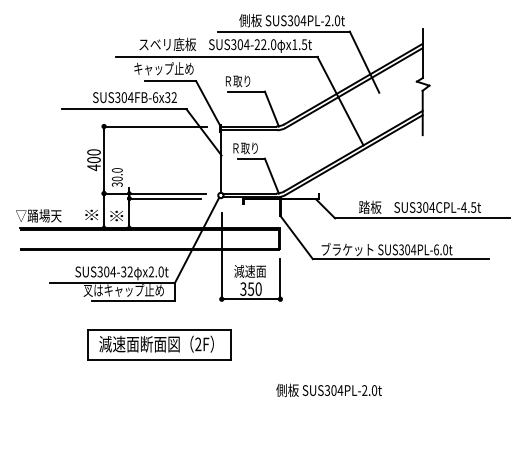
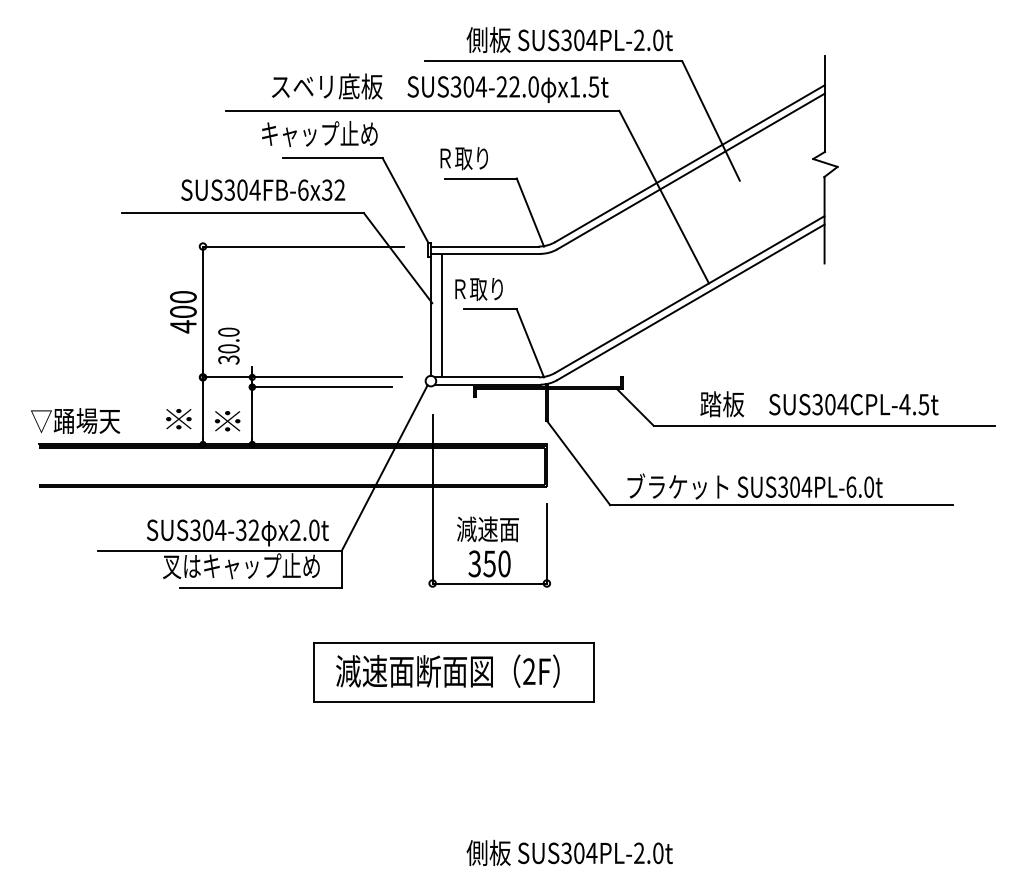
line: (226, 161) -> (441, 314), added
part: (159, 344) -> (453, 671), moved
text: (328, 389) -> (568, 851), moved

